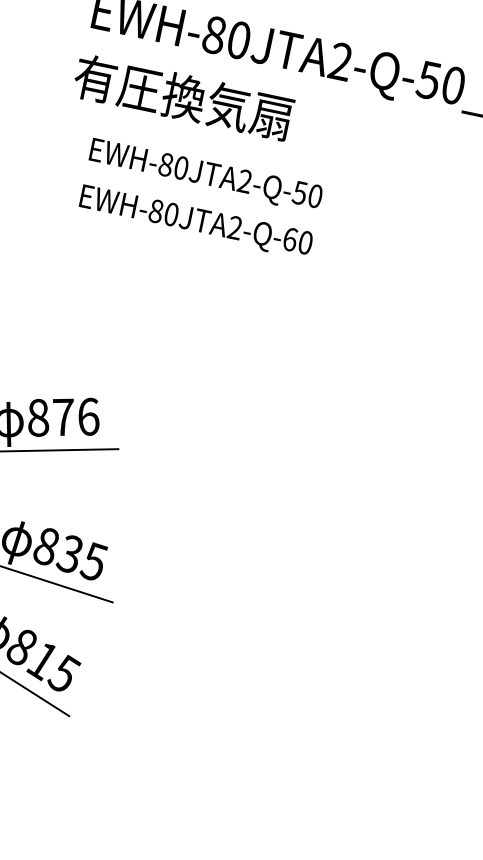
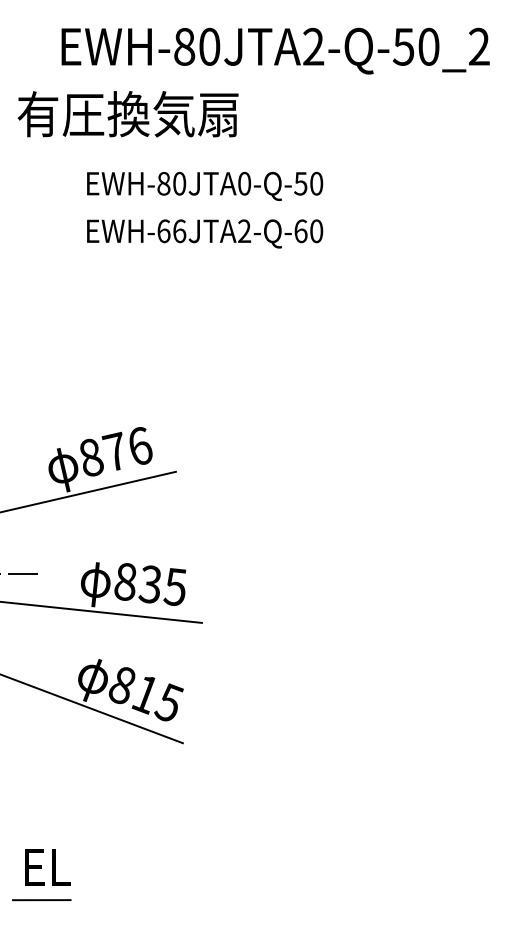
text: (182, 97) -> (127, 114), moved
text: (244, 181) -> (244, 183), EWH-80JTA2-Q-50 -> EWH-80JTA0-Q-50
text: (163, 213) -> (171, 231), EWH-80JTA2-Q-60 -> EWH-66JTA2-Q-60

